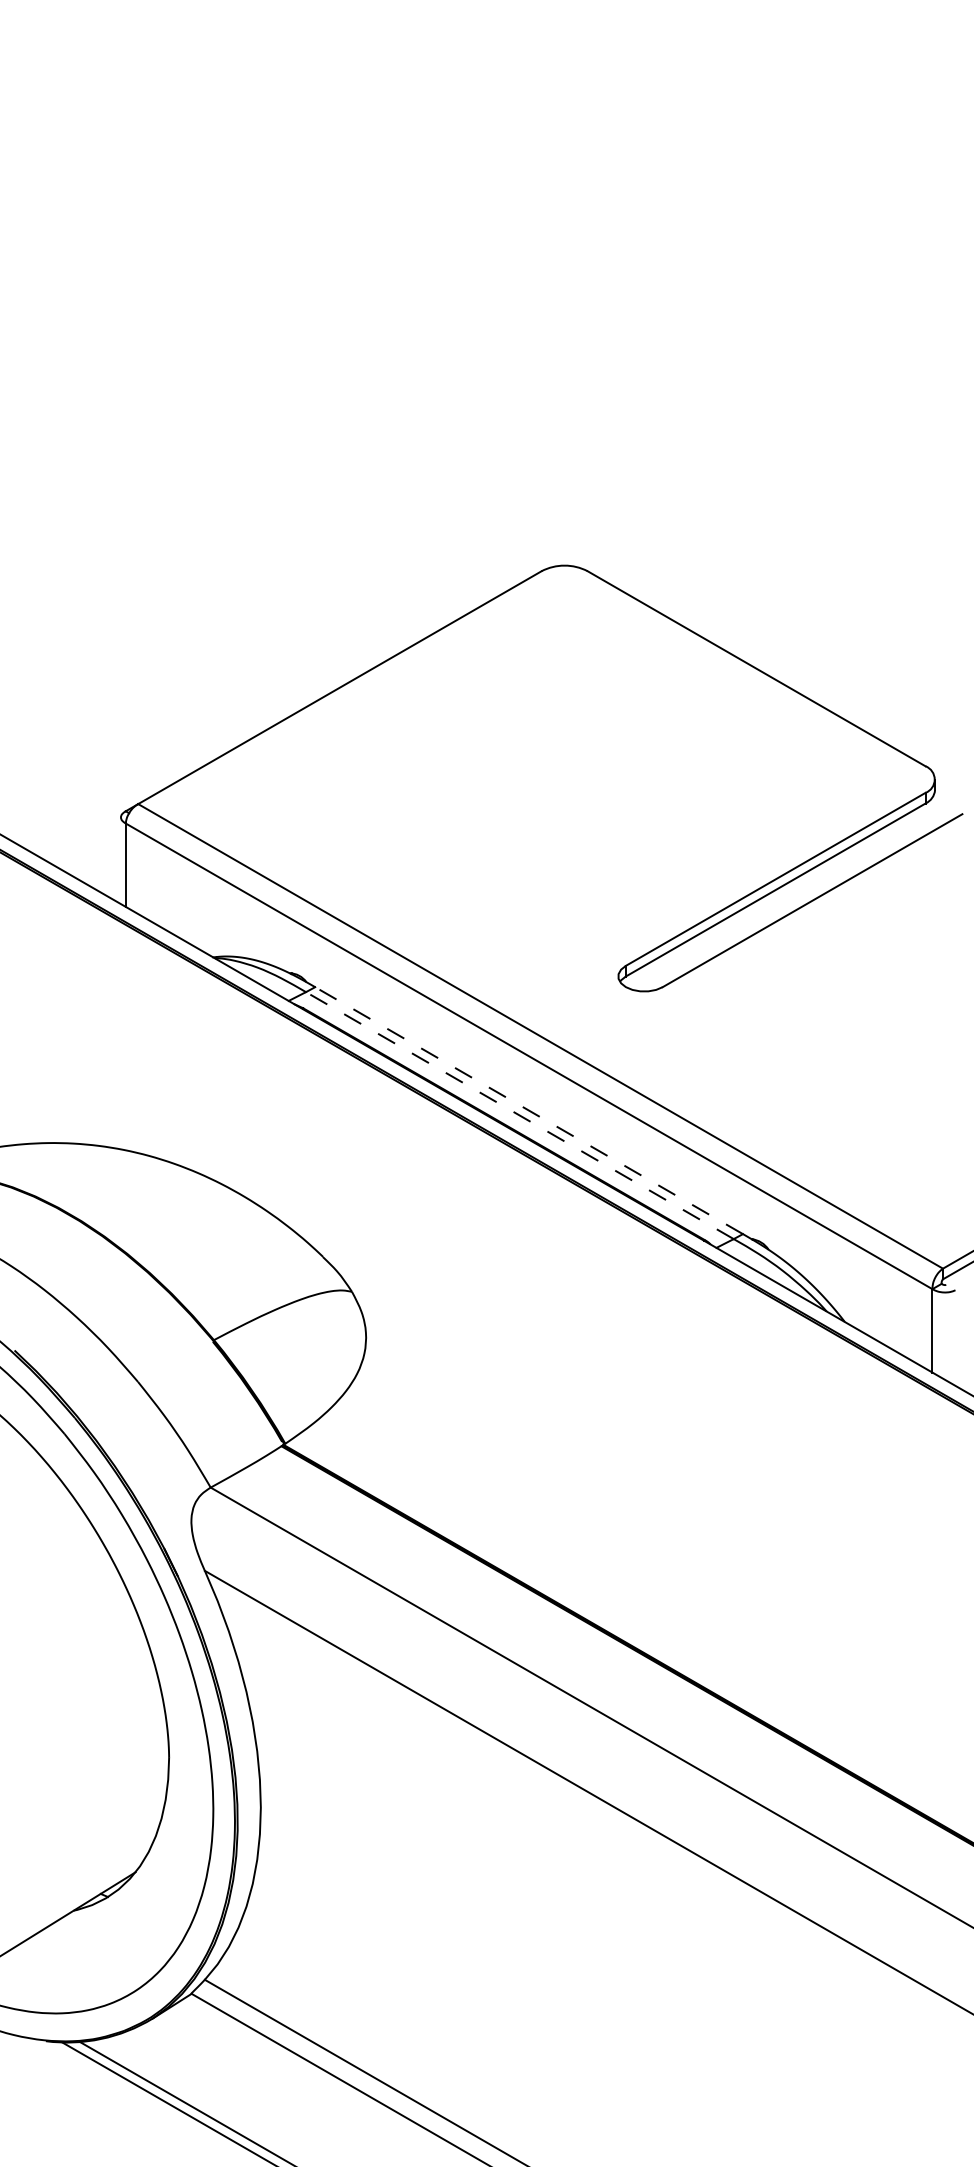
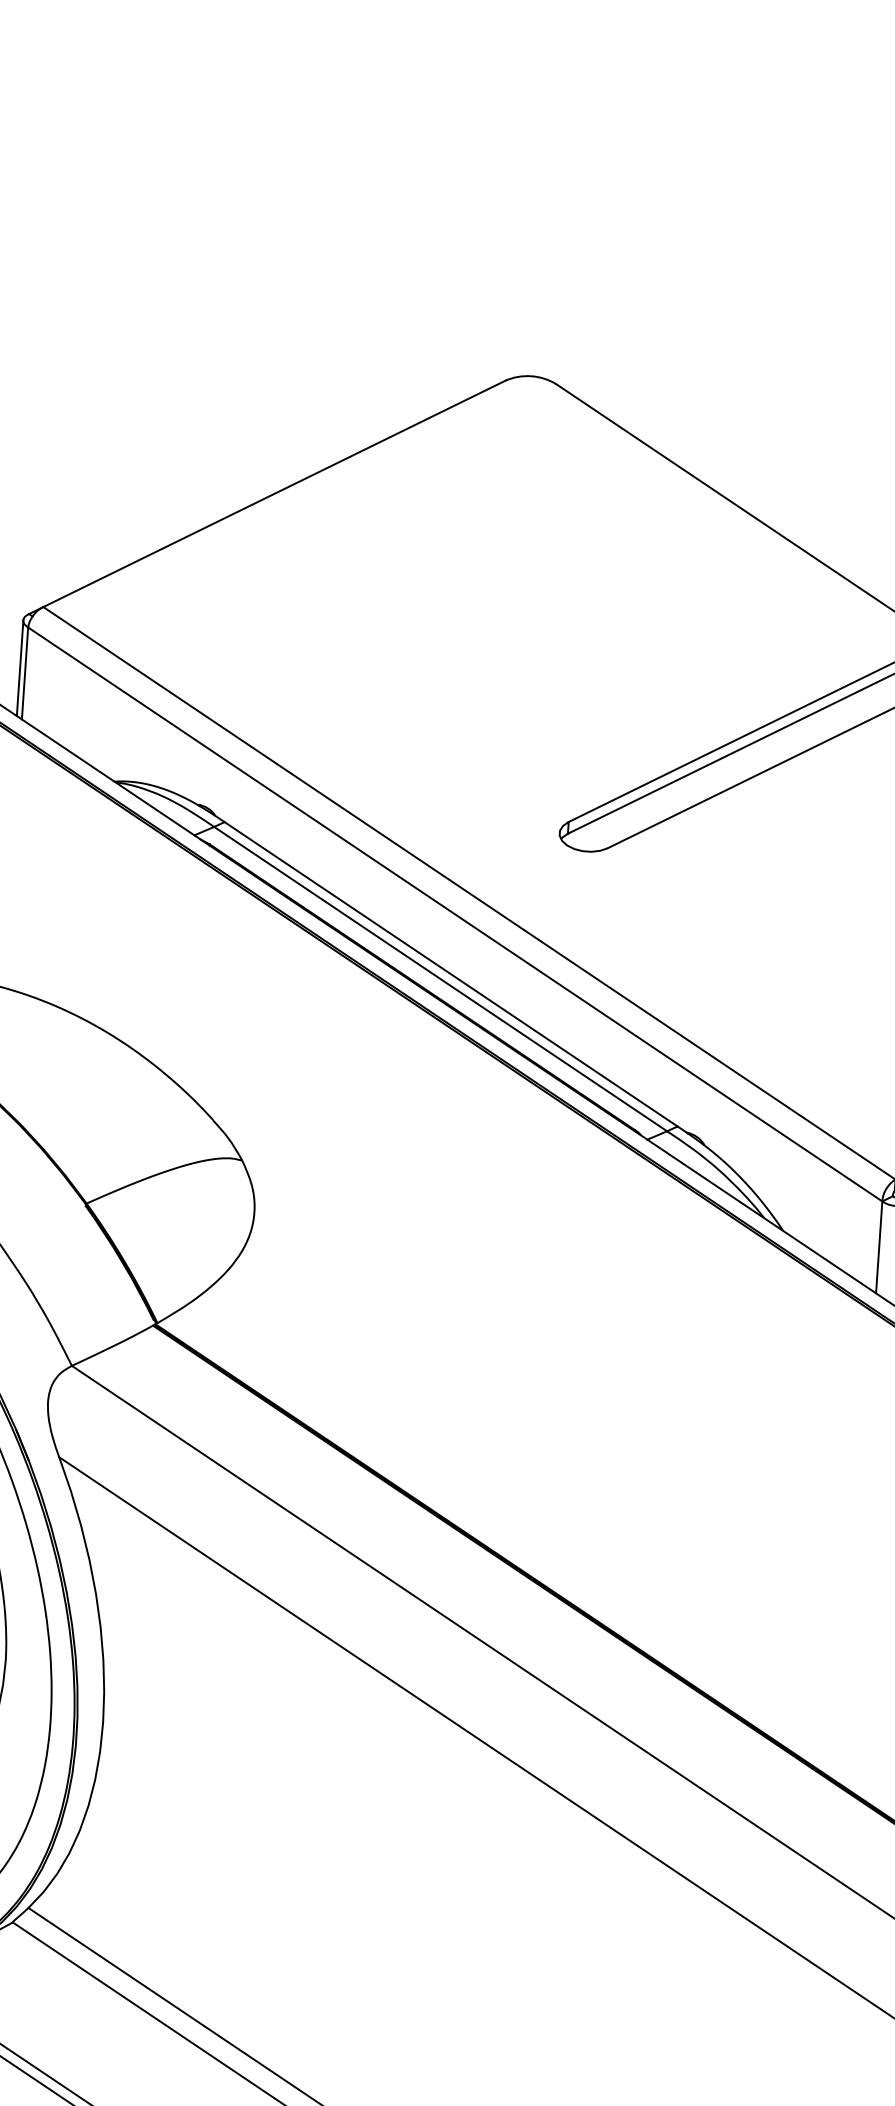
line: (121, 860) -> (20, 667), added
line: (529, 1110) -> (451, 974), dashed -> solid
line: (519, 1115) -> (440, 978), dashed -> solid

